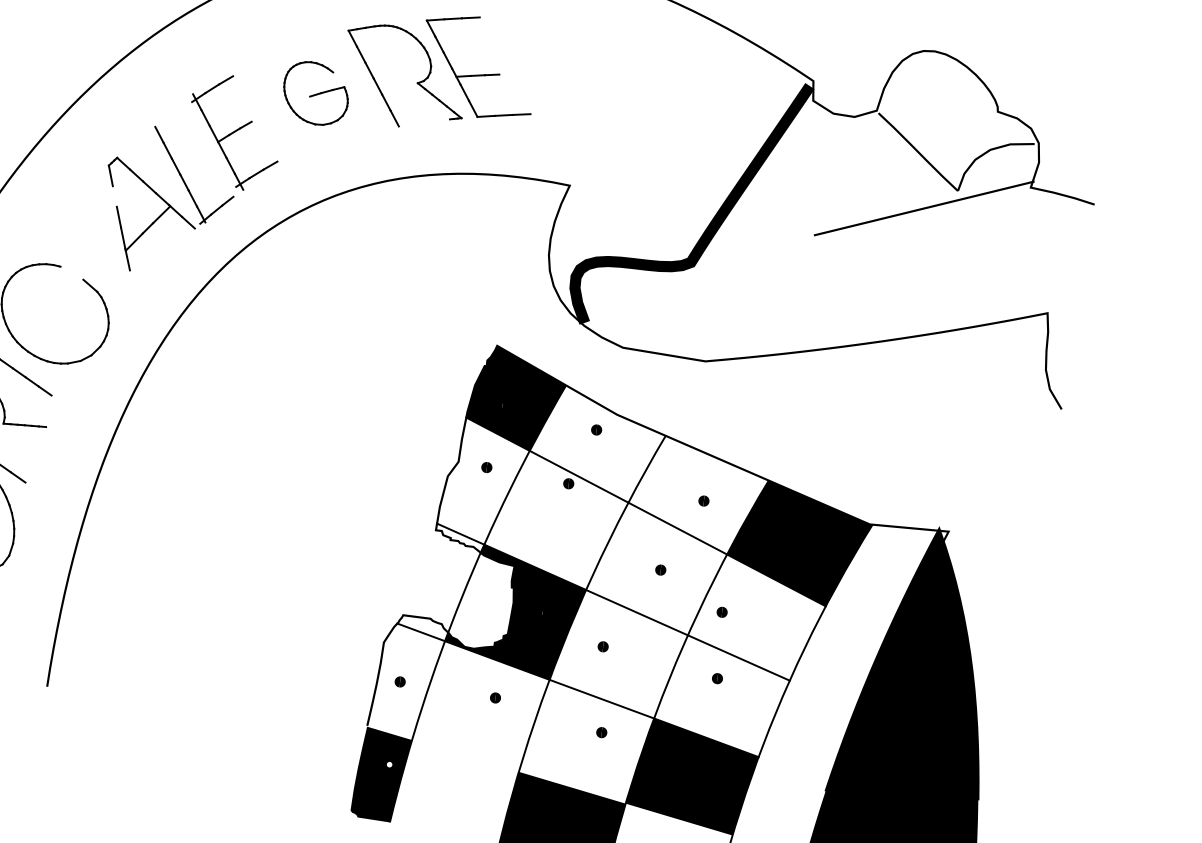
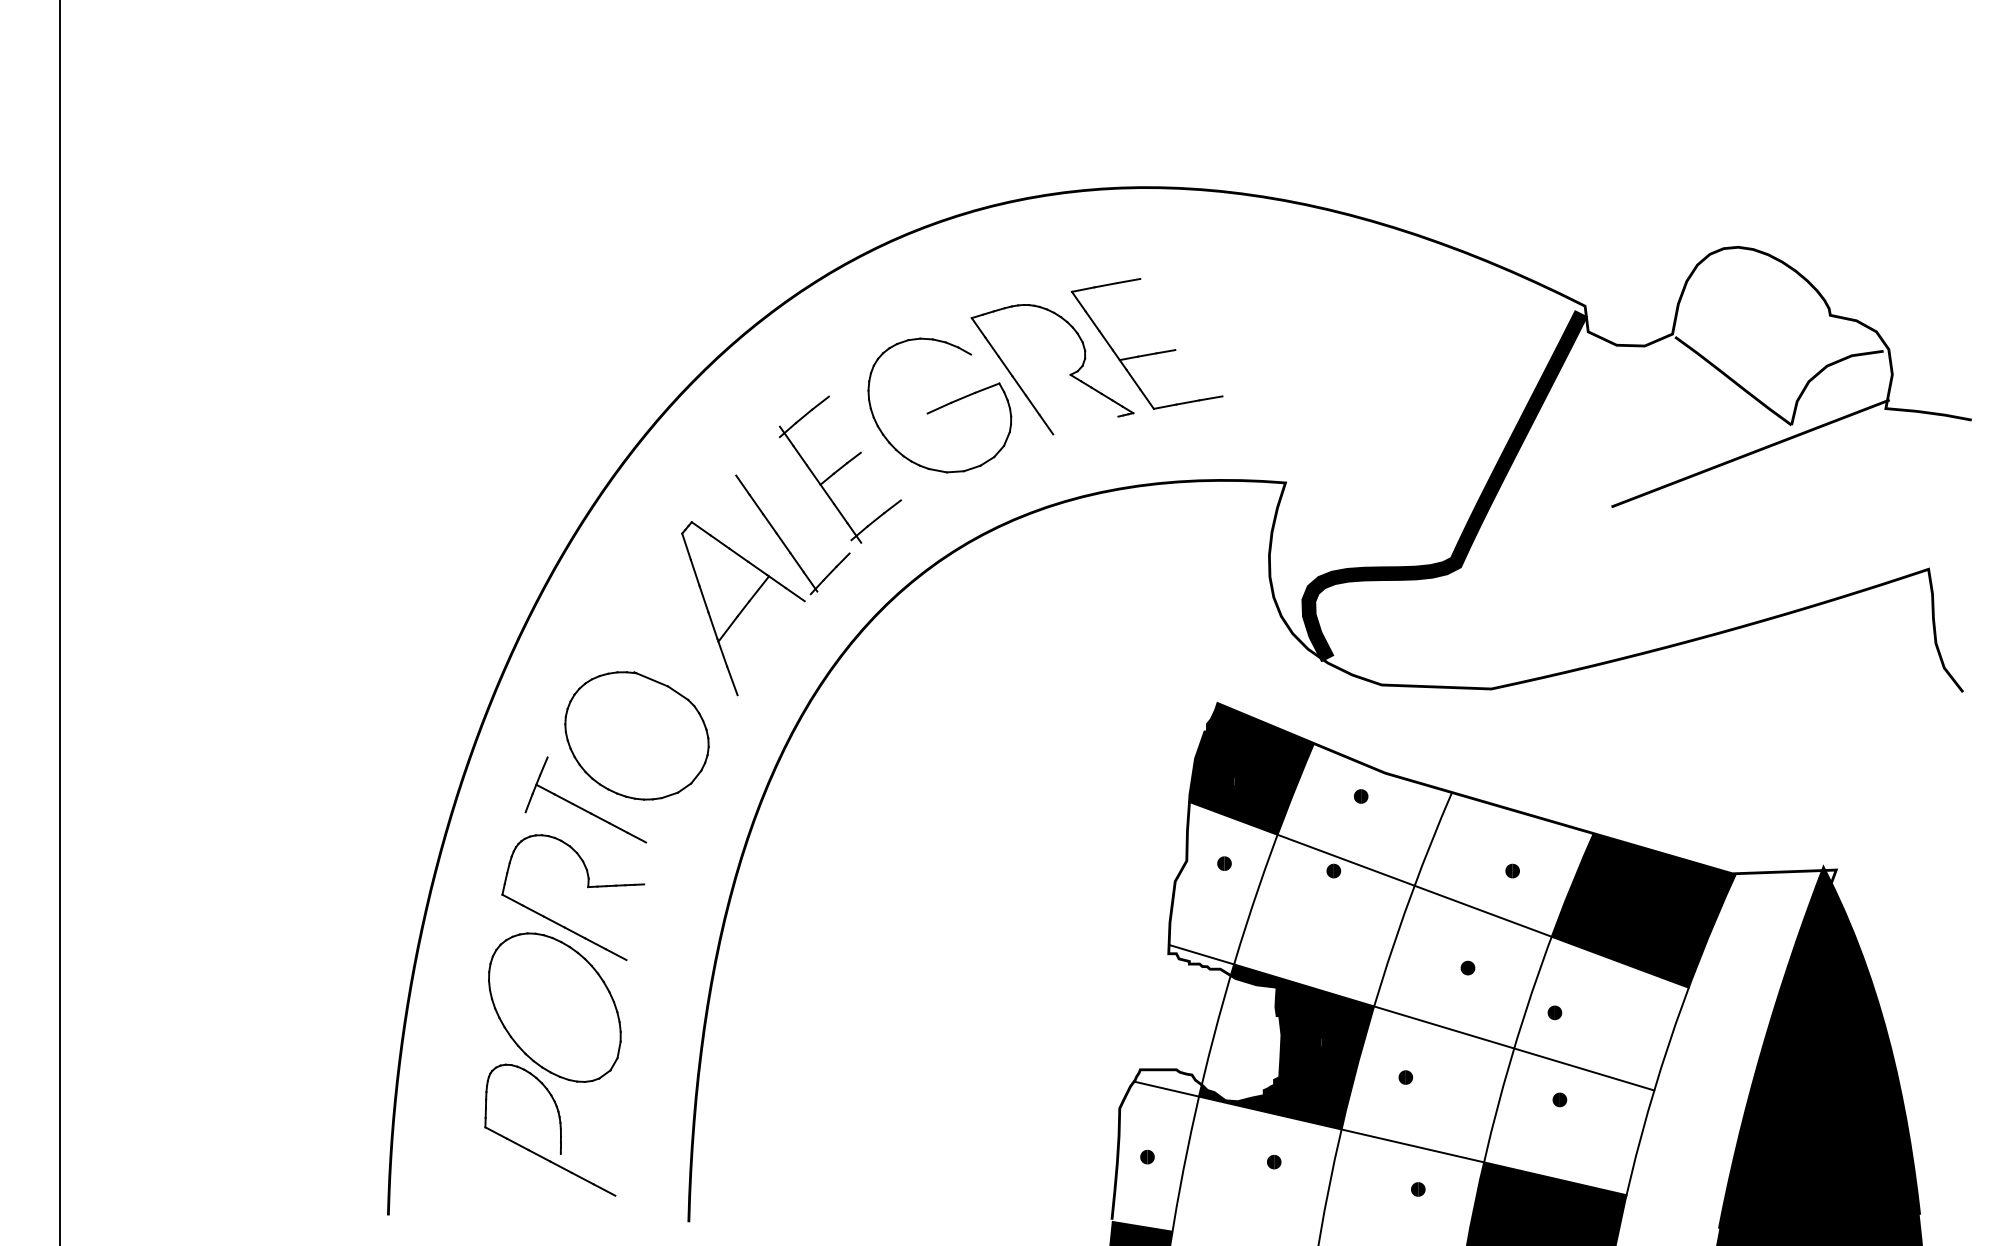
part: (315, 93) -> (939, 405), size x1.67
line: (114, 196) -> (694, 572), added
line: (71, 272) -> (651, 679), added
line: (132, 281) -> (732, 680), added

